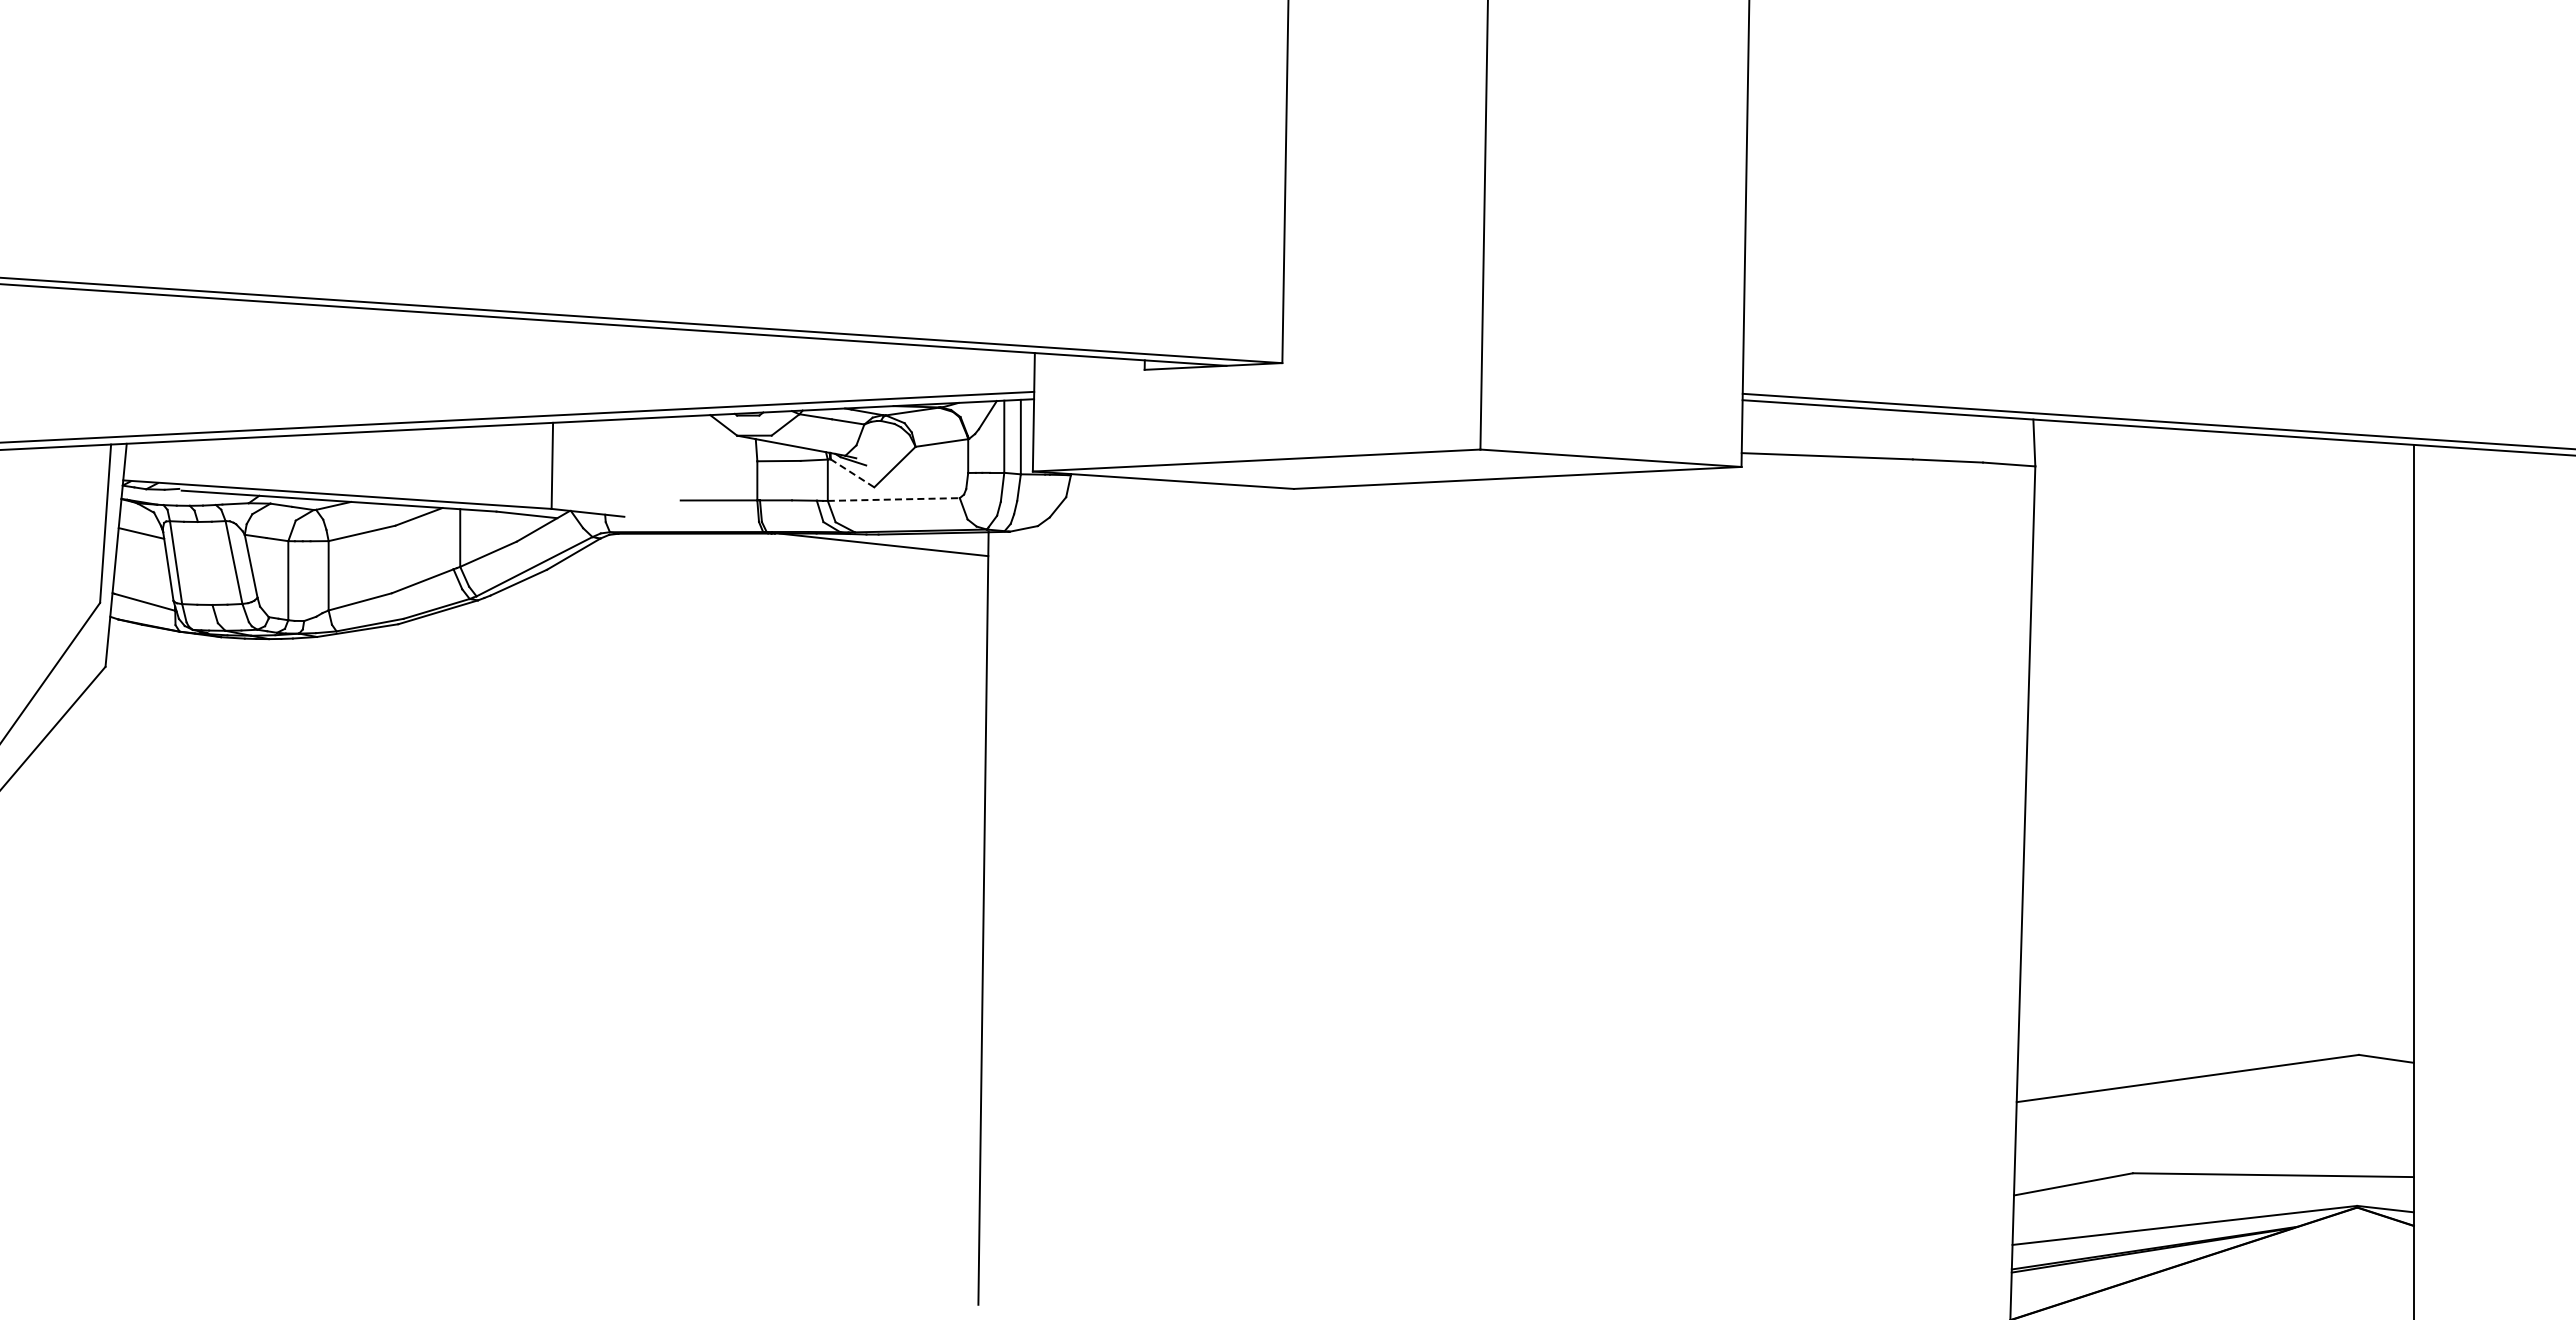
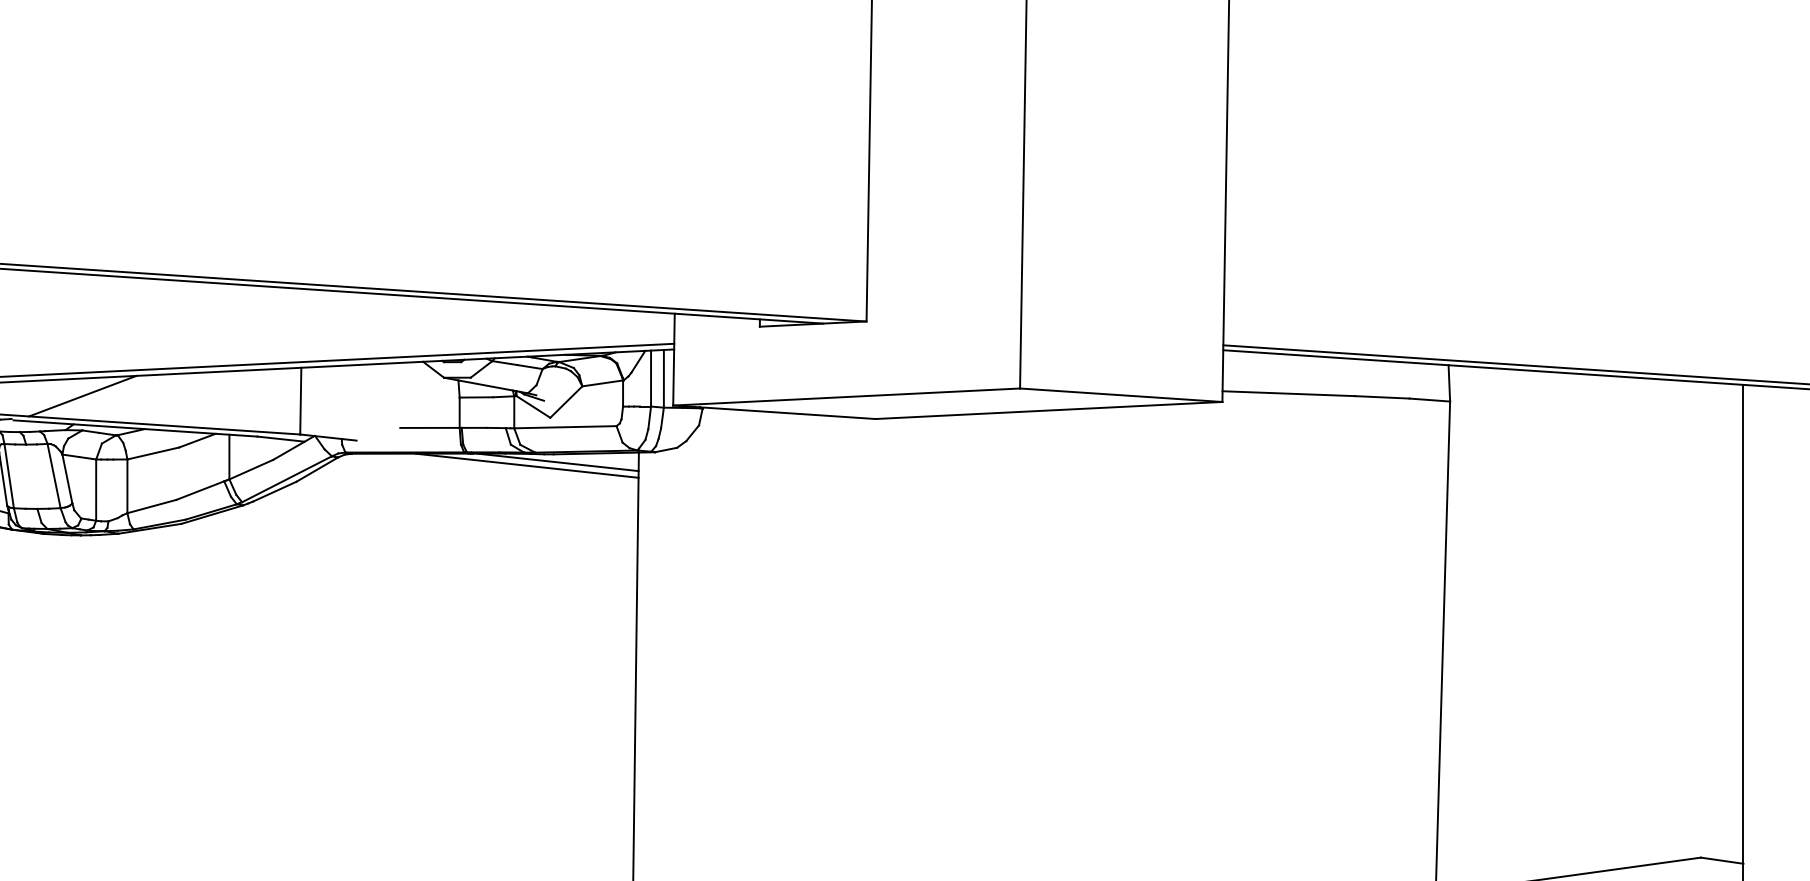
line: (270, 459) -> (82, 396), added
line: (852, 473) -> (533, 407), dashed -> solid
line: (894, 499) -> (565, 427), dashed -> solid
line: (844, 548) -> (527, 465), added

